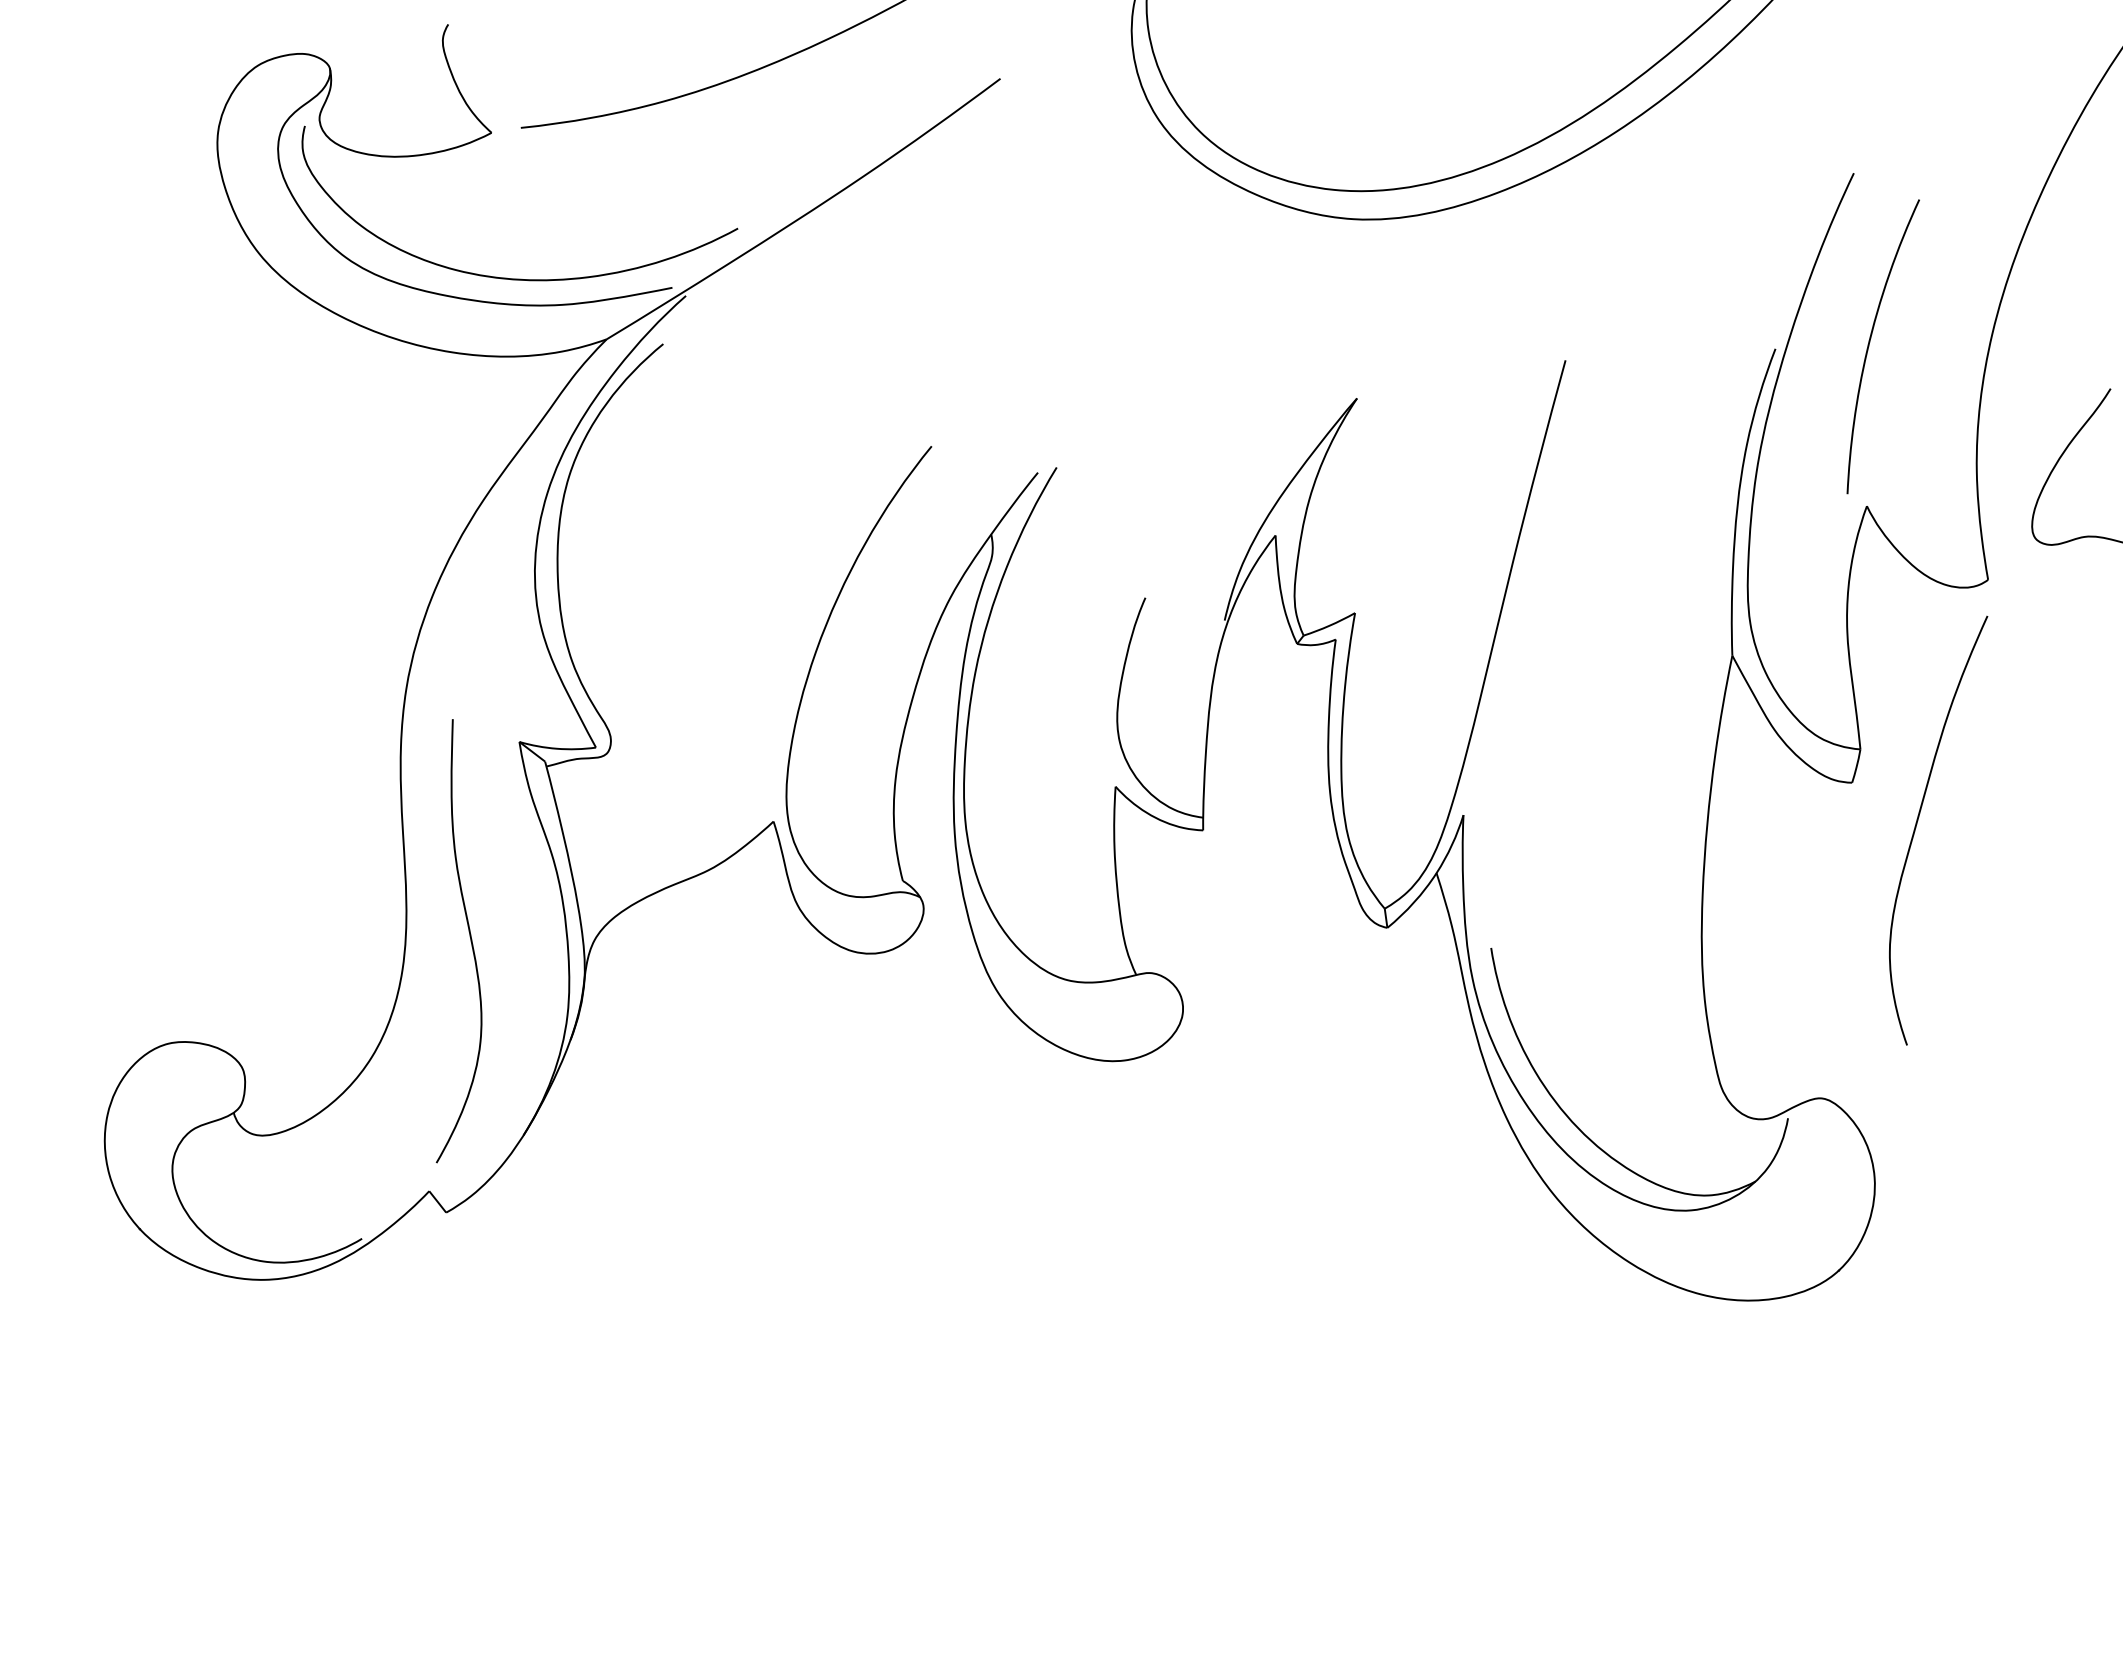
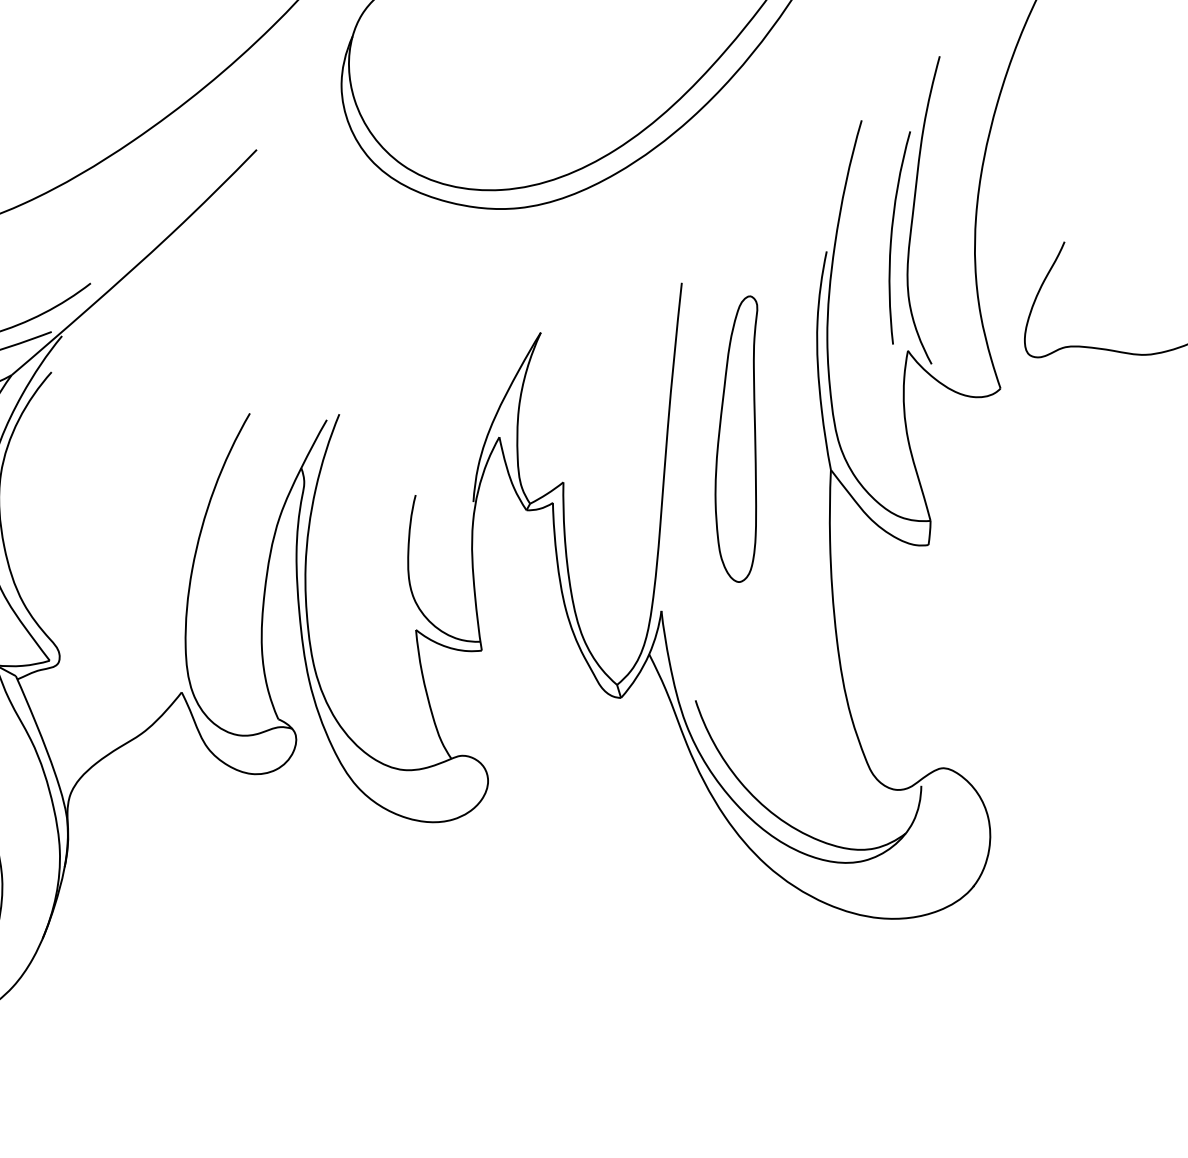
part: (1611, 593) -> (739, 440), added
curve: (1917, 824) -> (914, 209), moved

